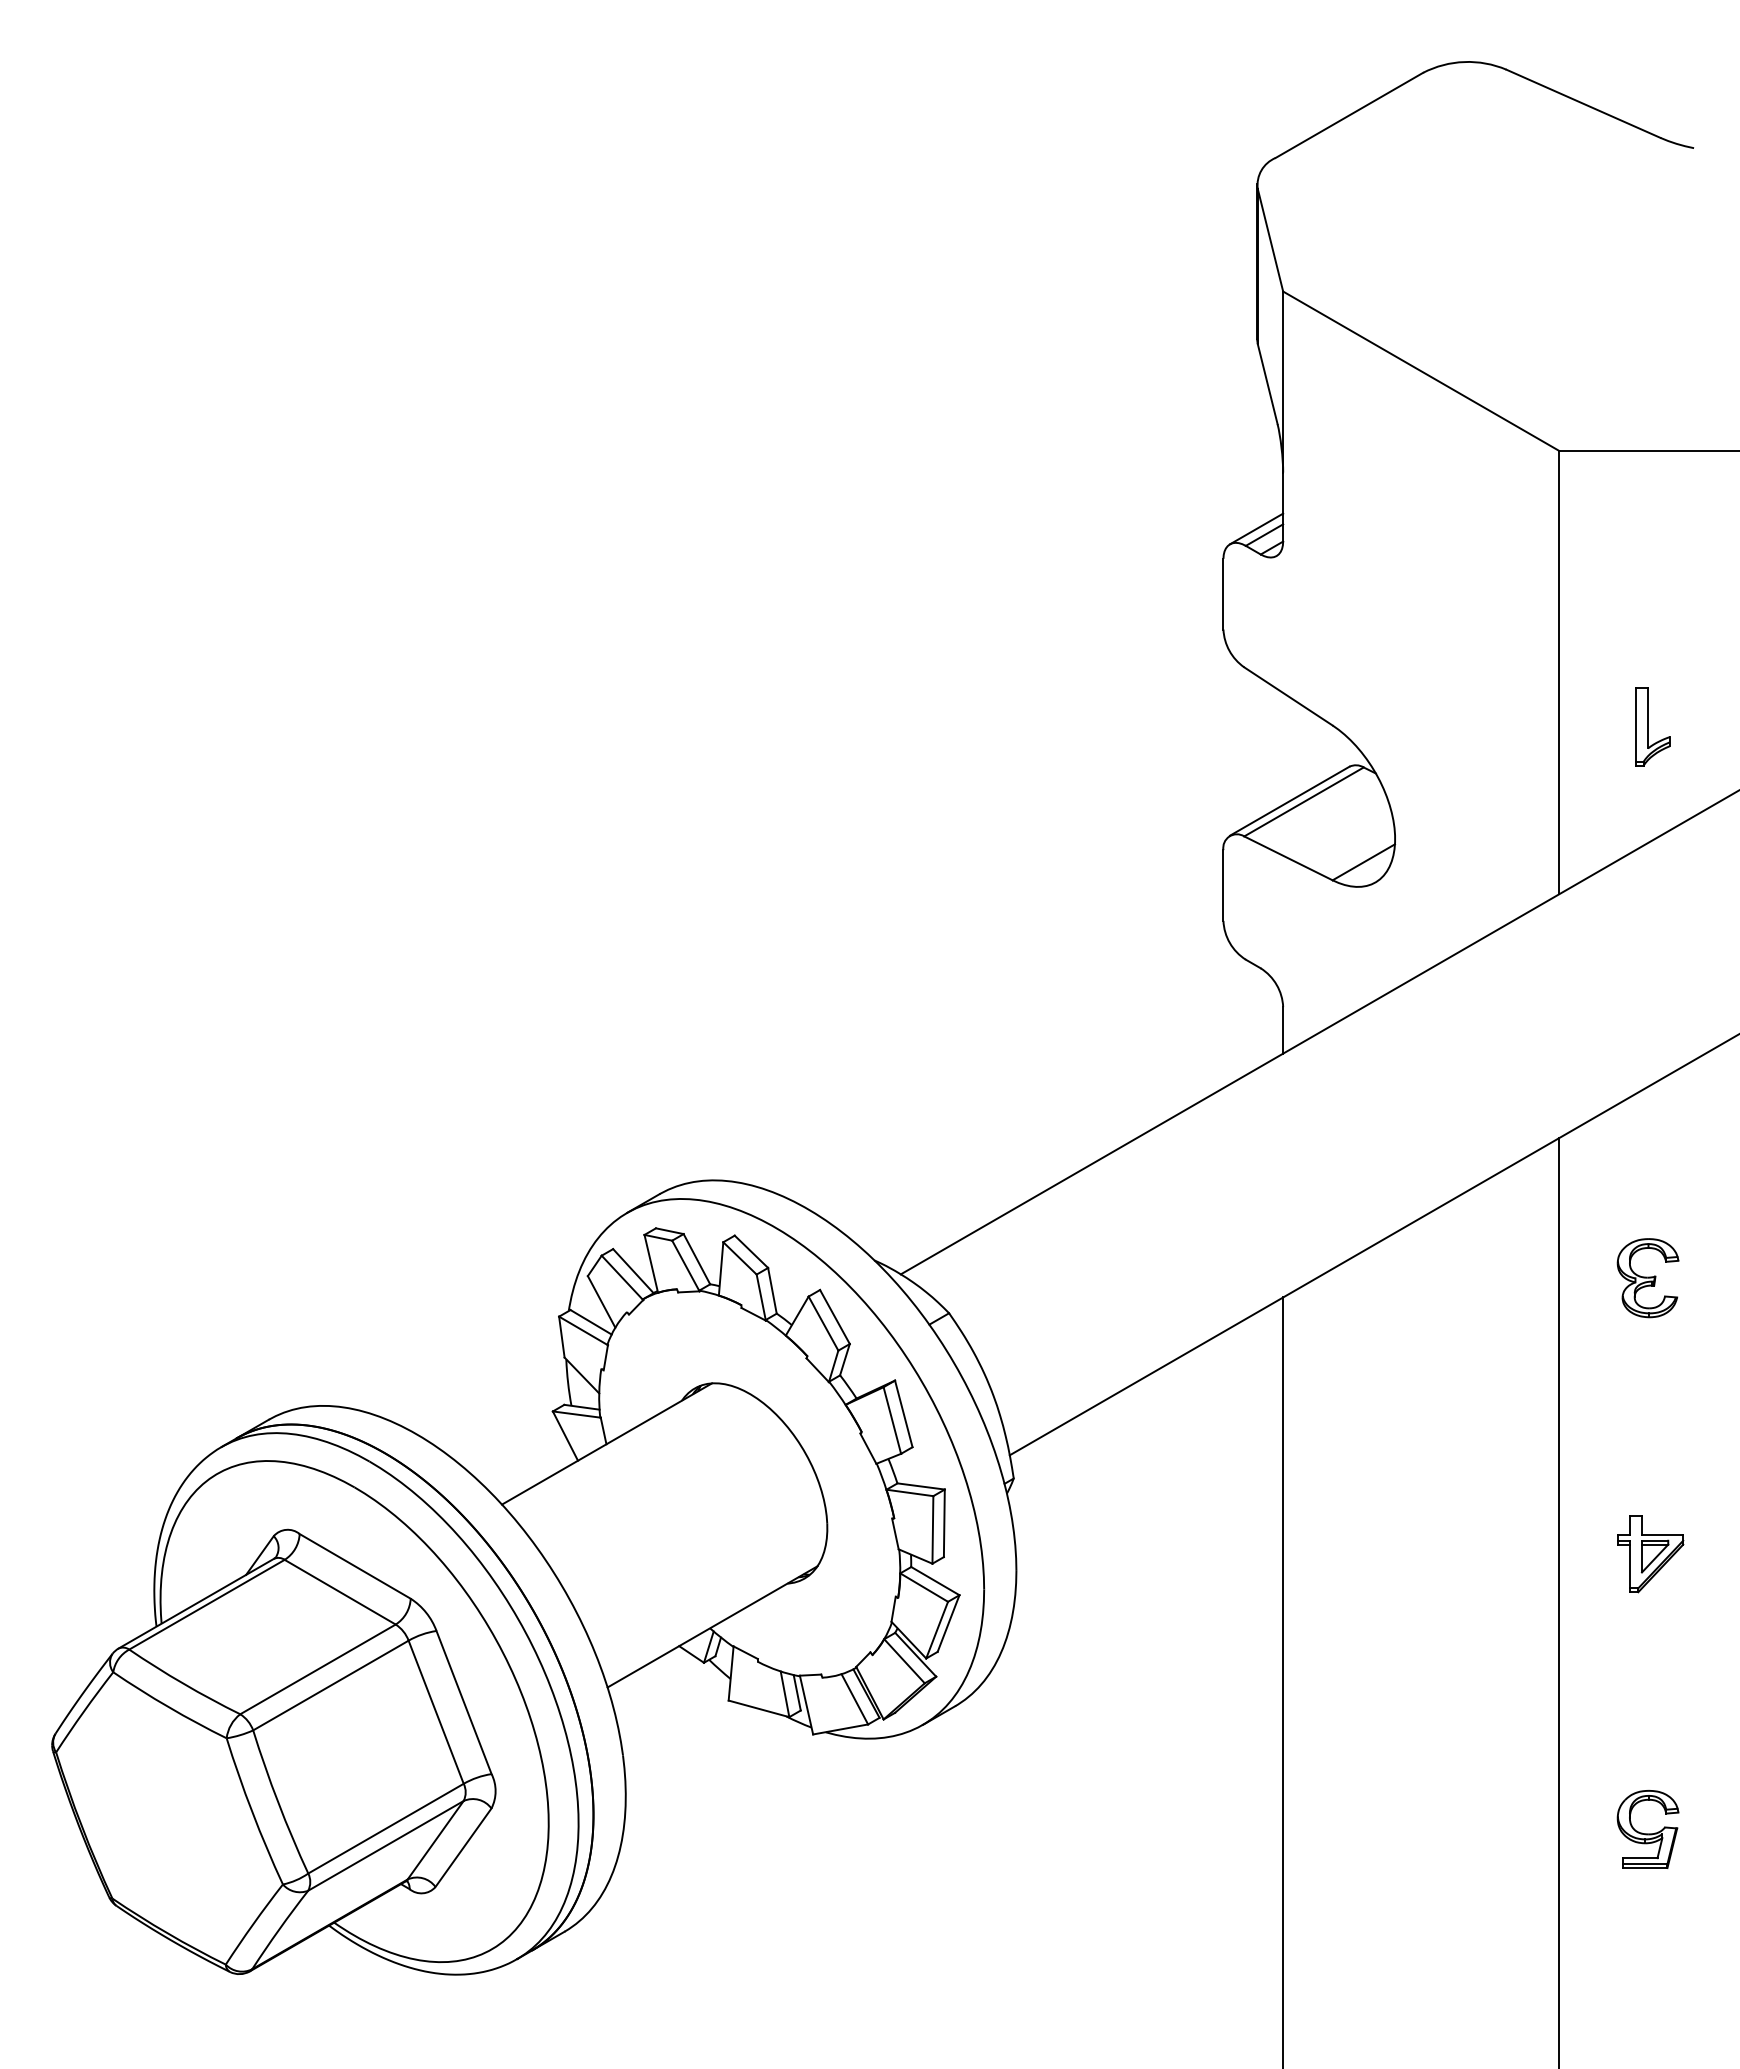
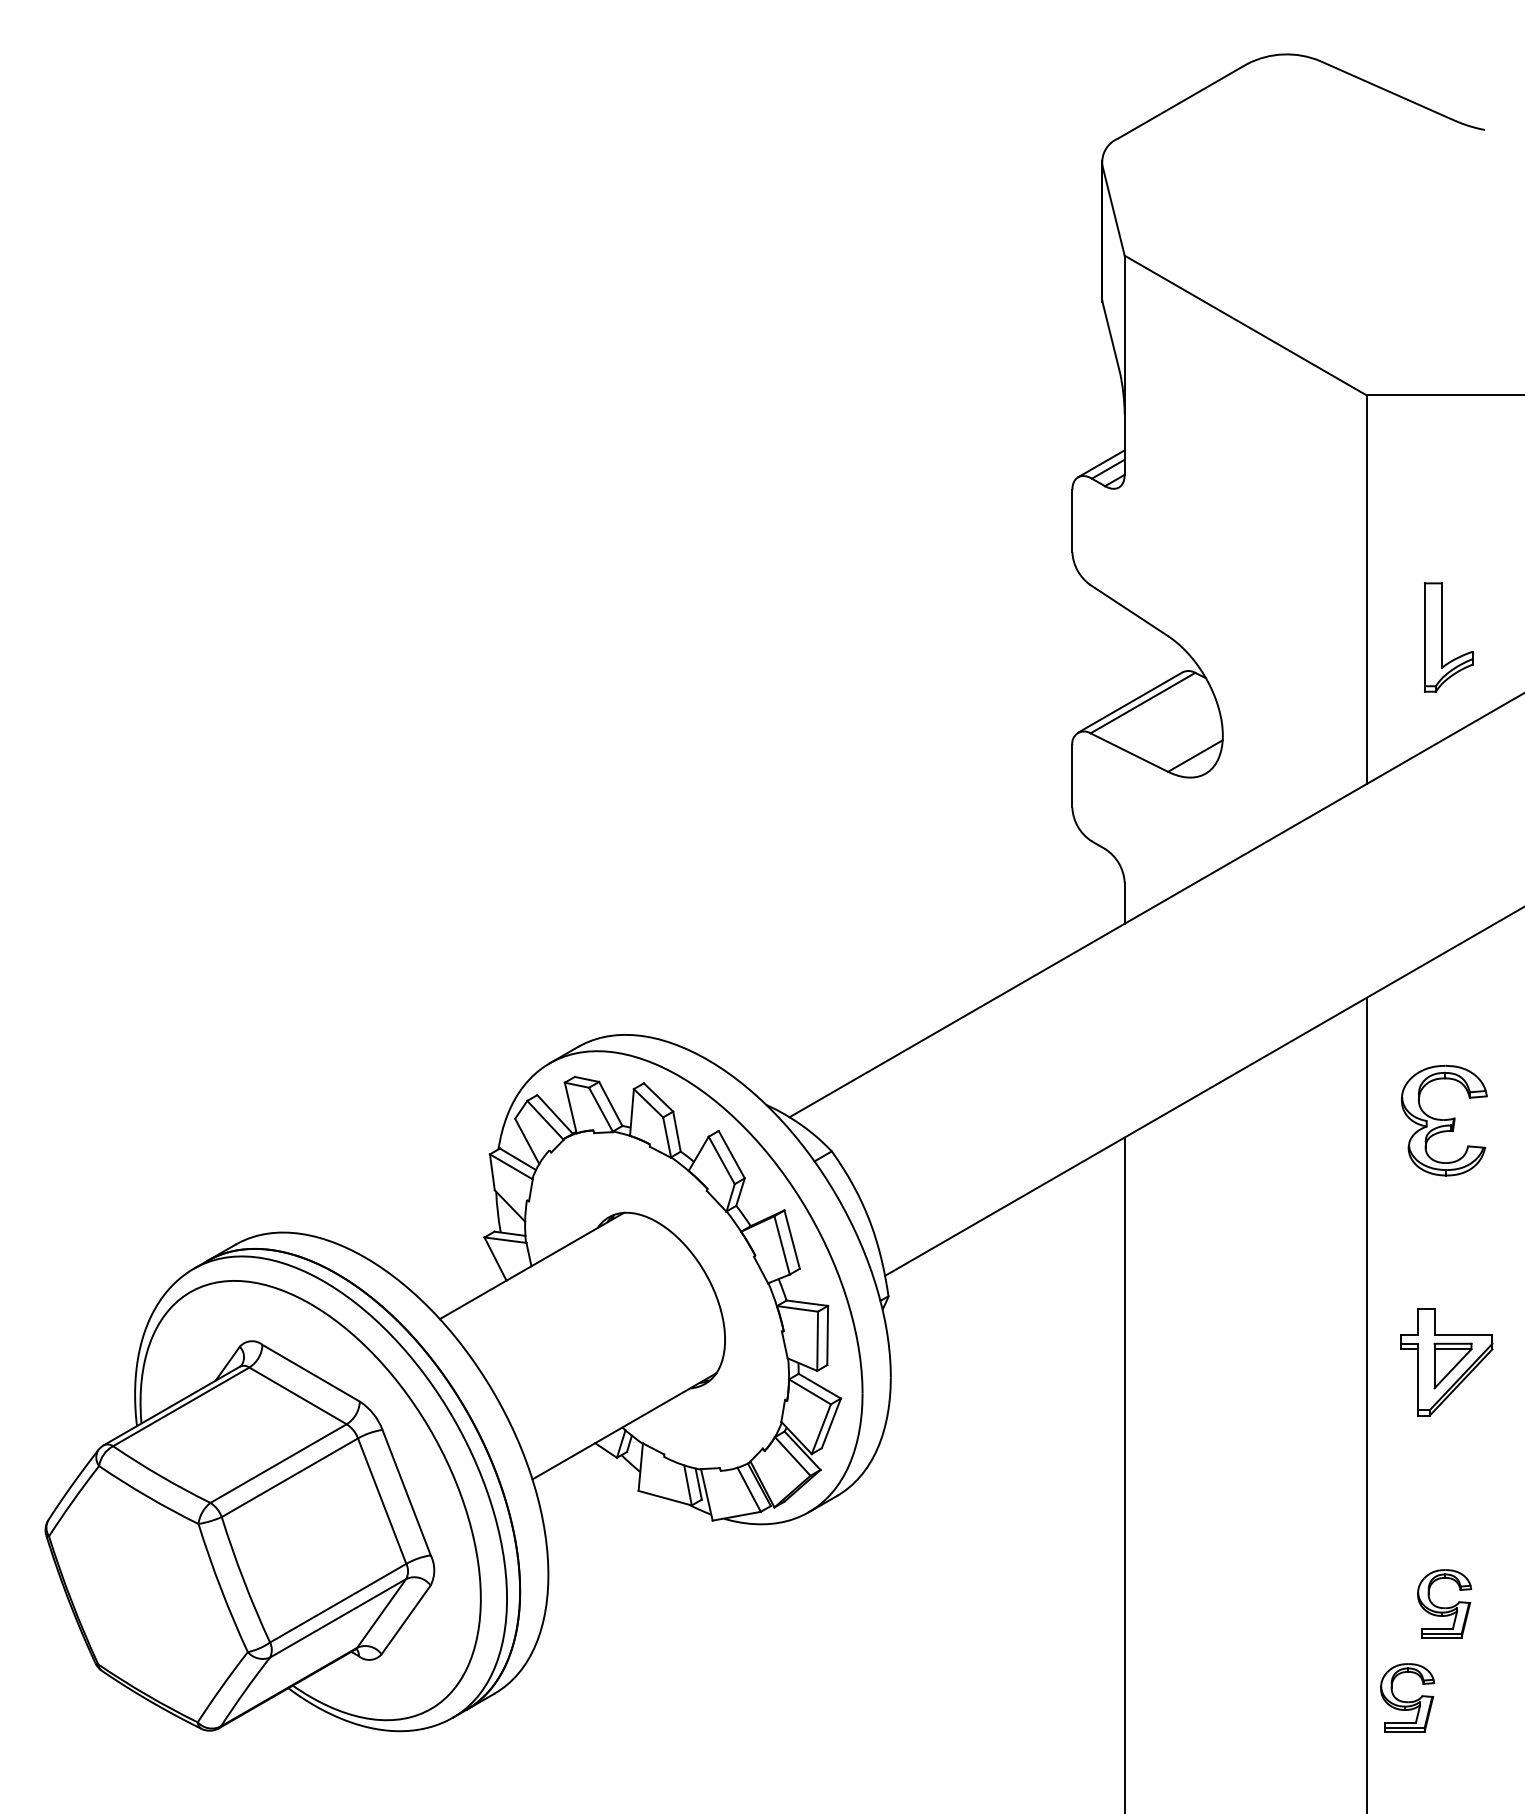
part: (1652, 725) -> (1448, 636), size x1.6
part: (1647, 1278) -> (1444, 1120), size x1.6
part: (1650, 1554) -> (1446, 1362), size x1.6
part: (1605, 1936) -> (1407, 1697), added

